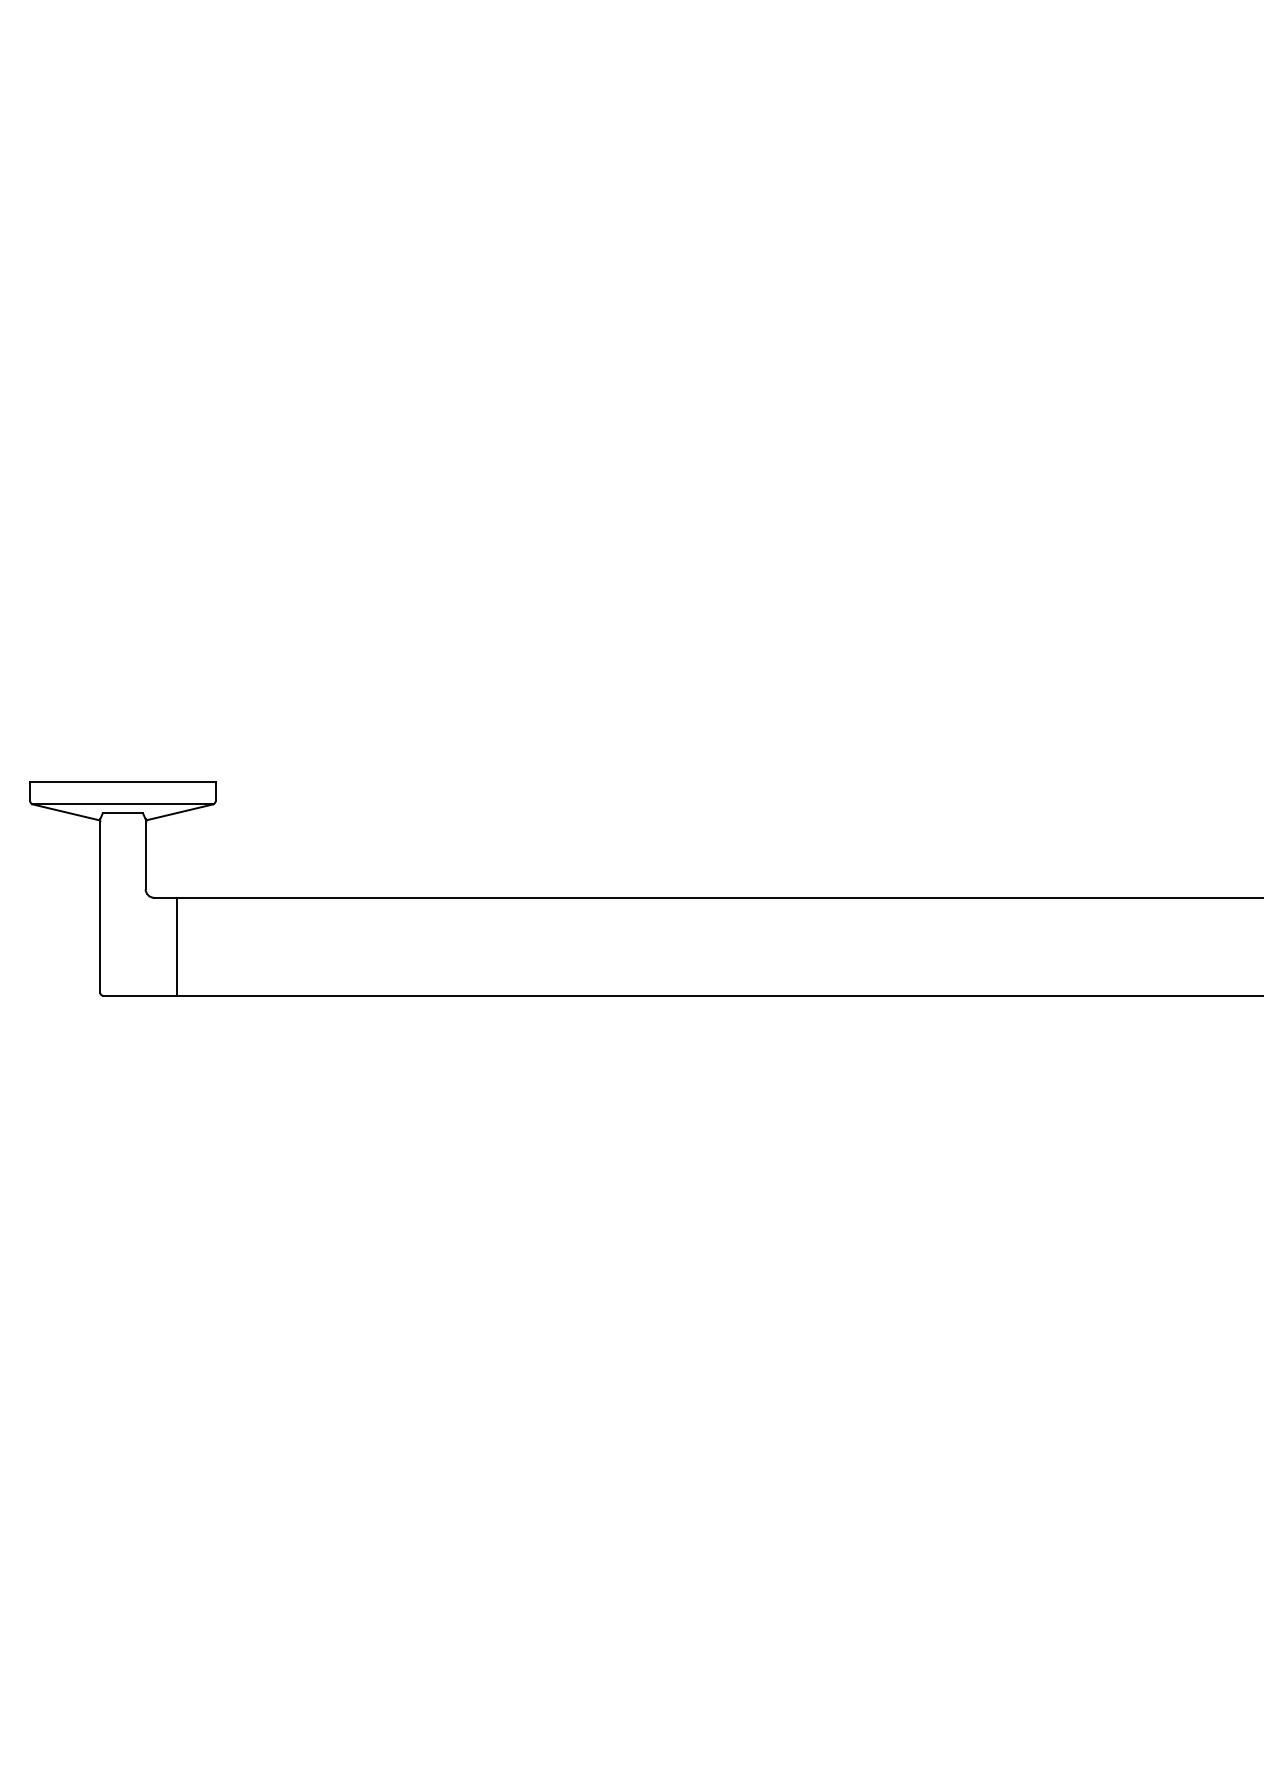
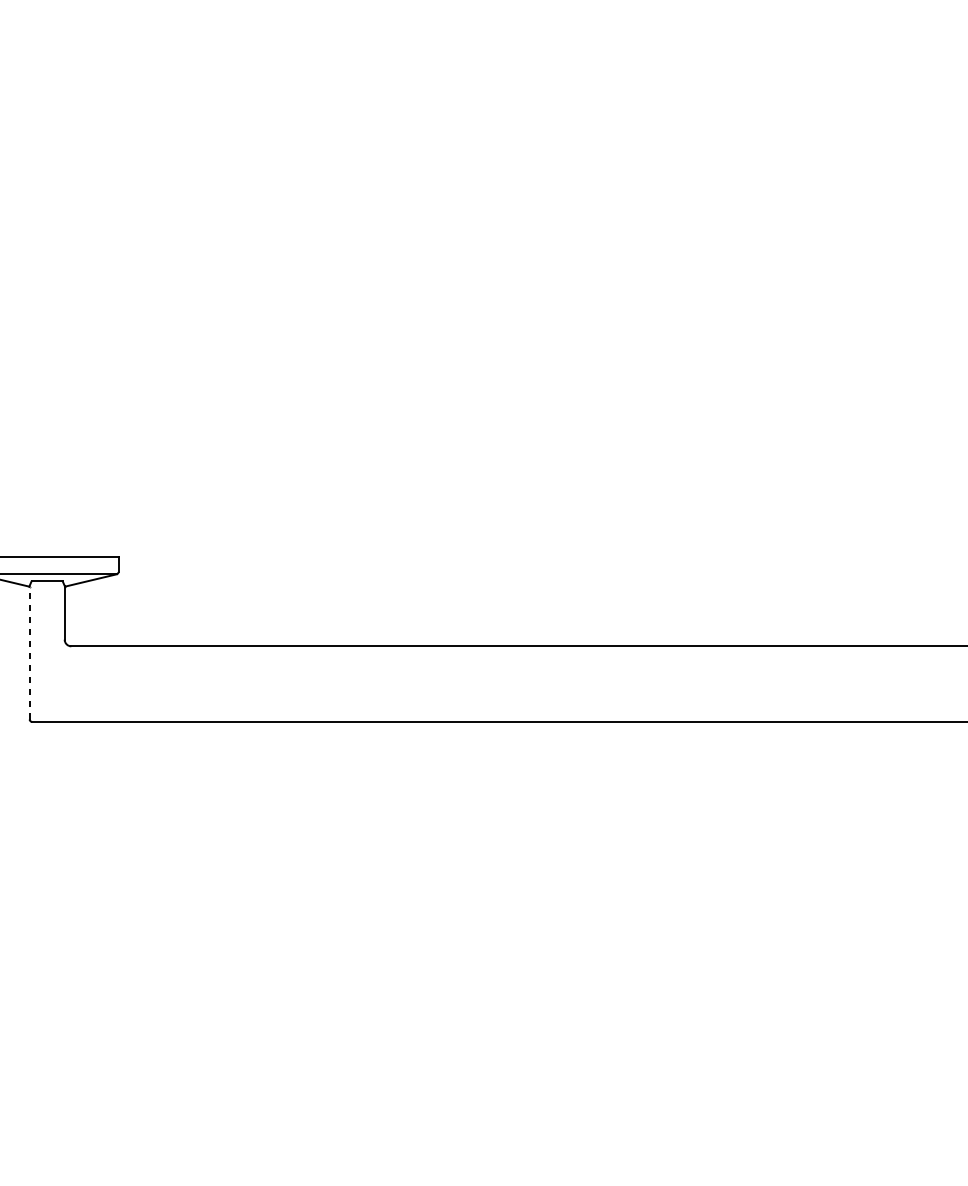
line: (100, 906) -> (29, 653), solid -> dashed
line: (176, 946) -> (88, 683), removed

